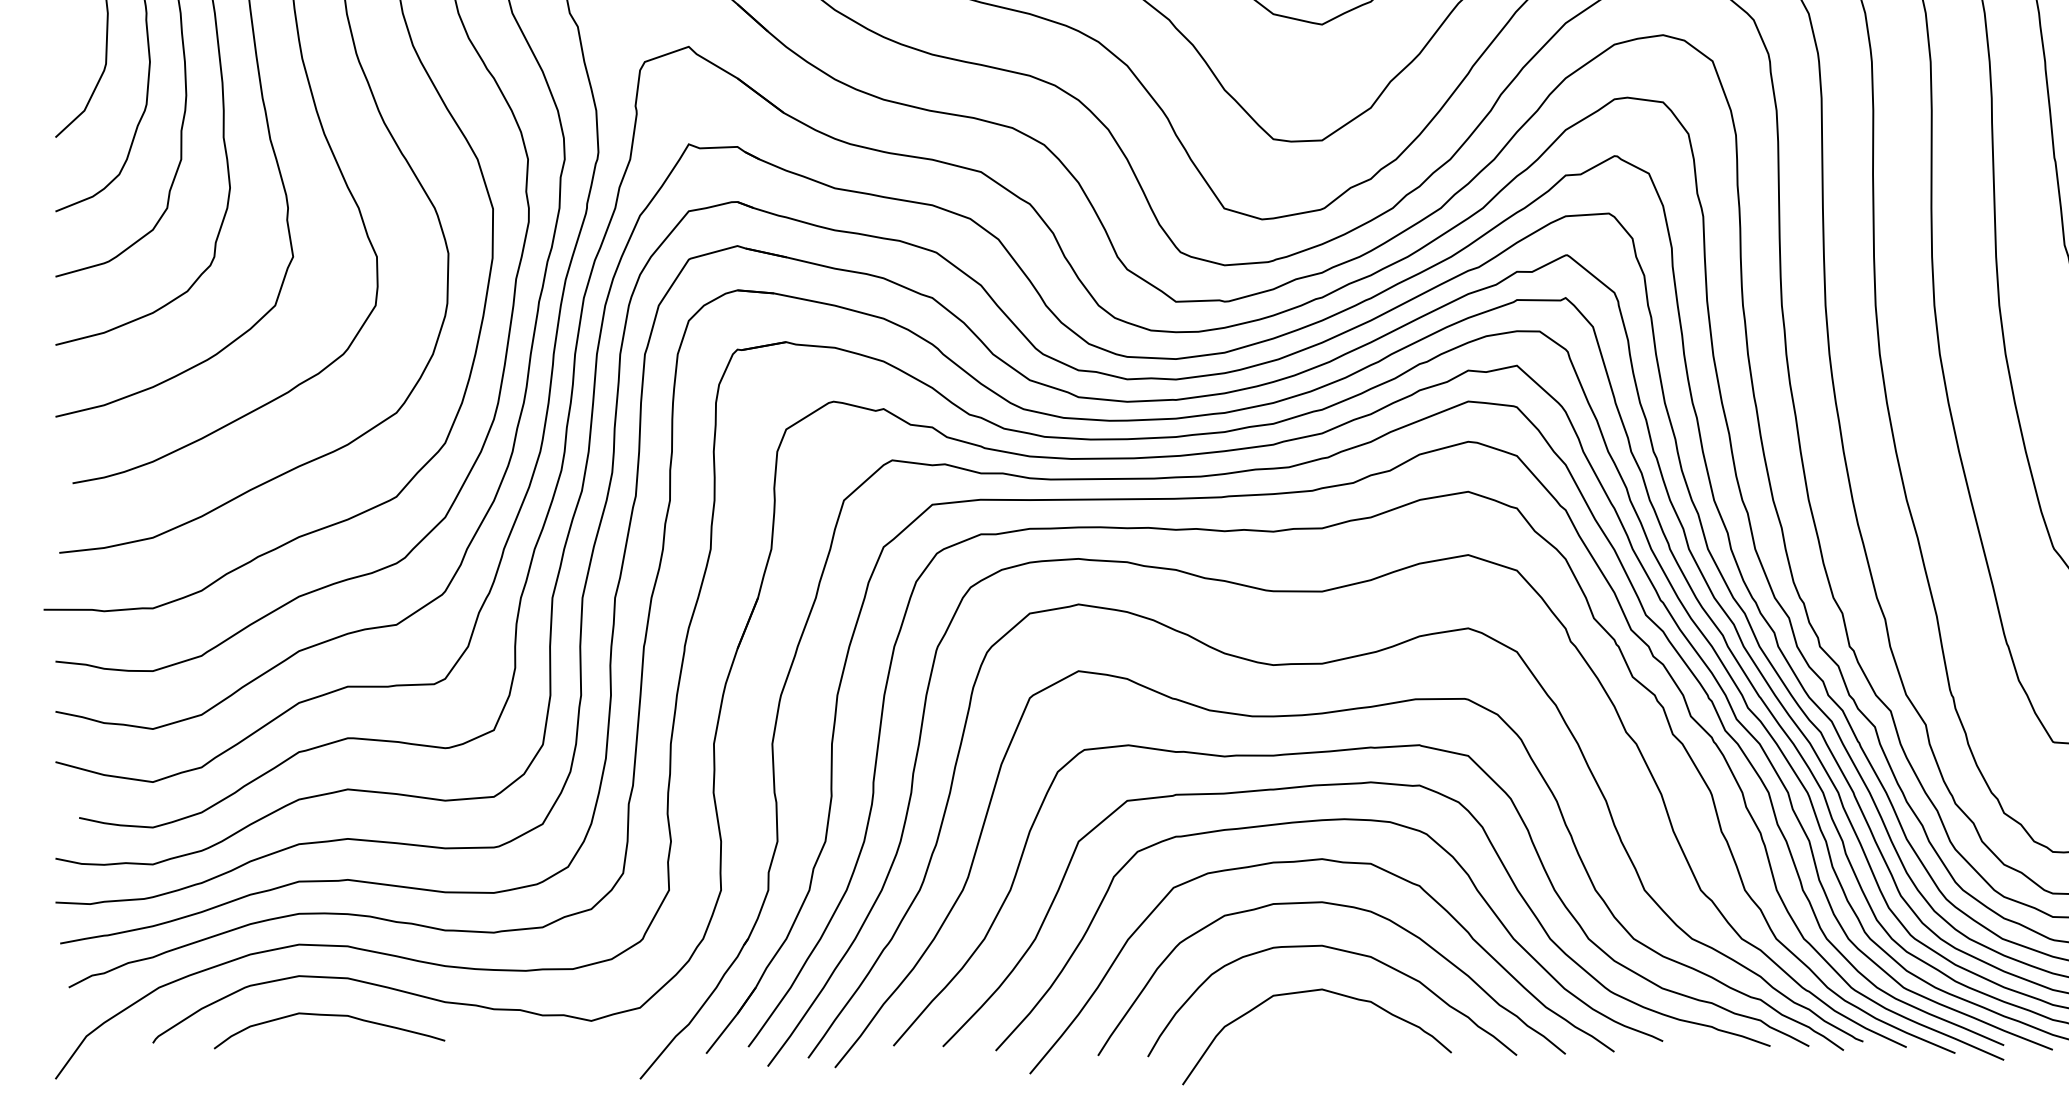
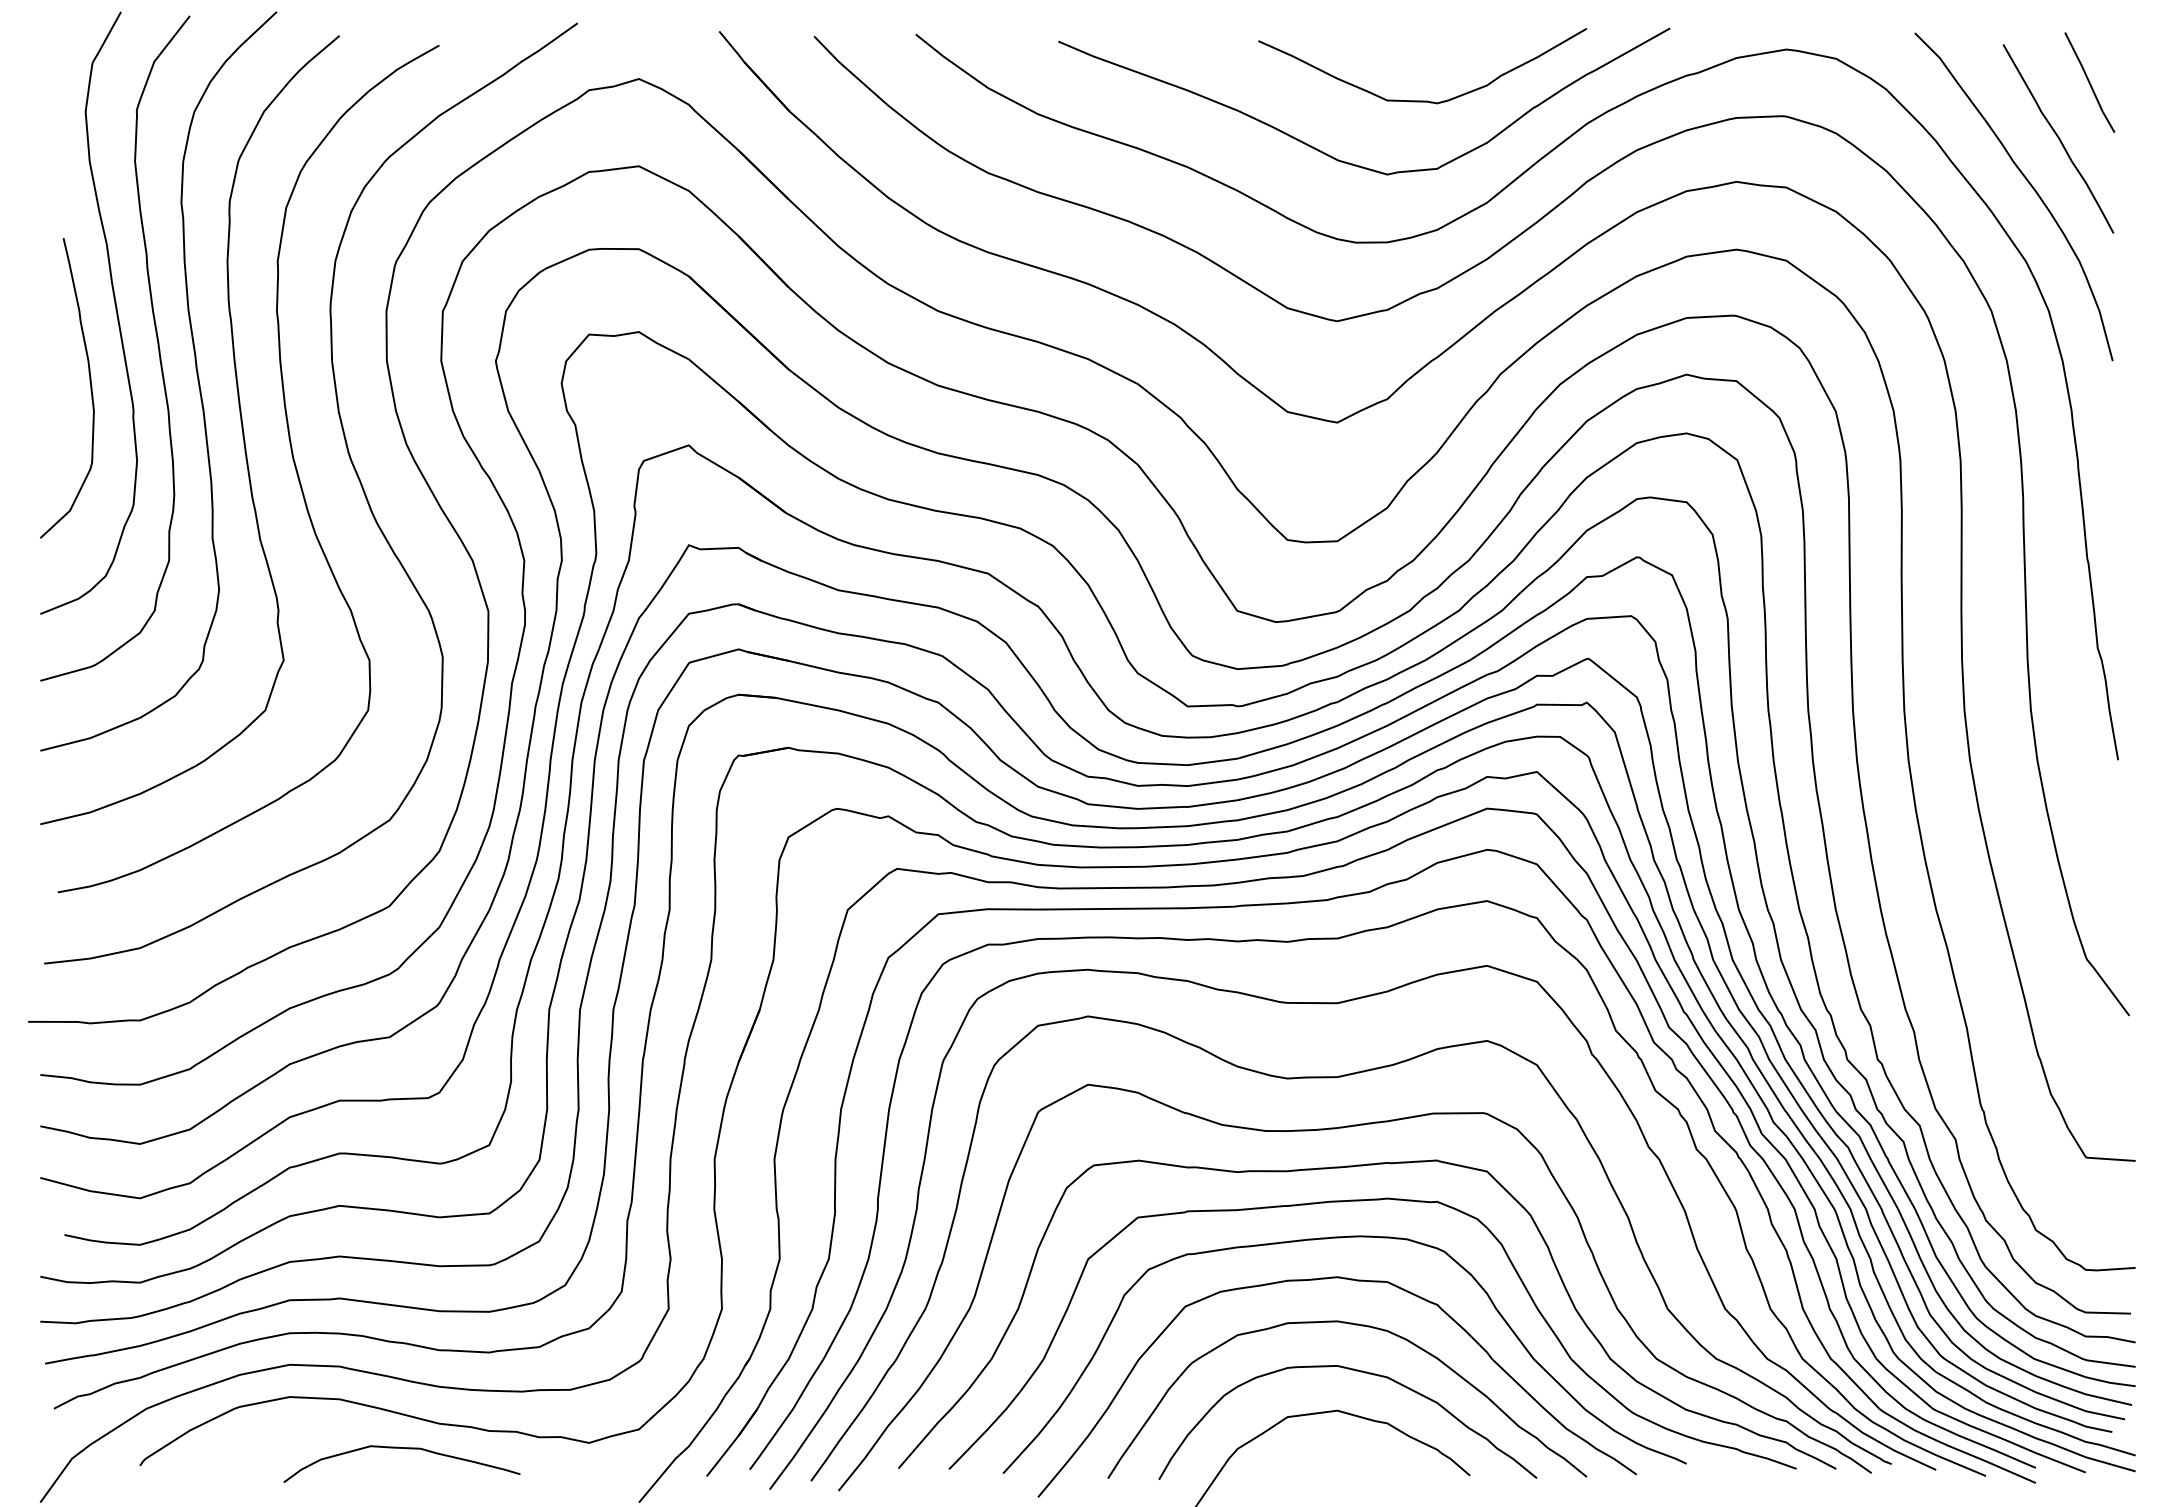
curve: (329, 1015) -> (401, 1448), moved

